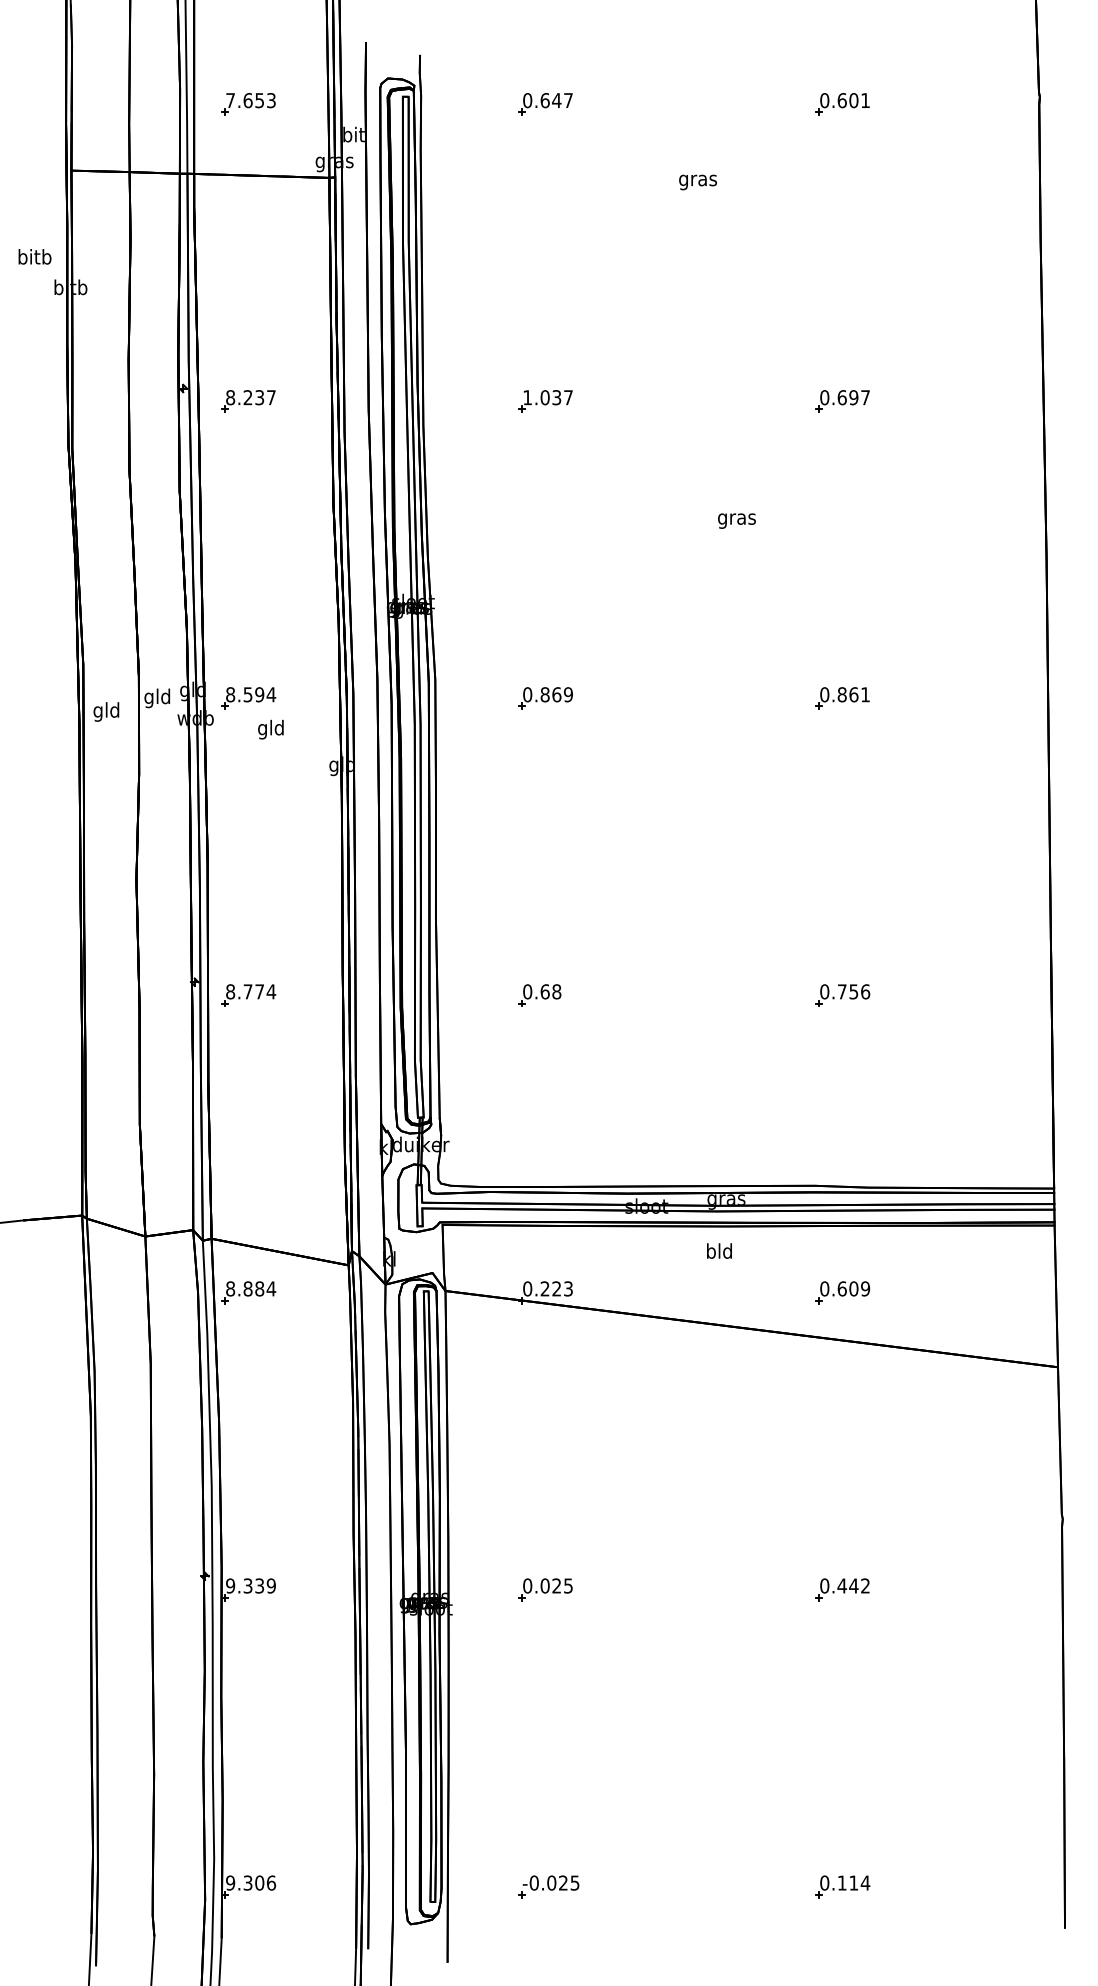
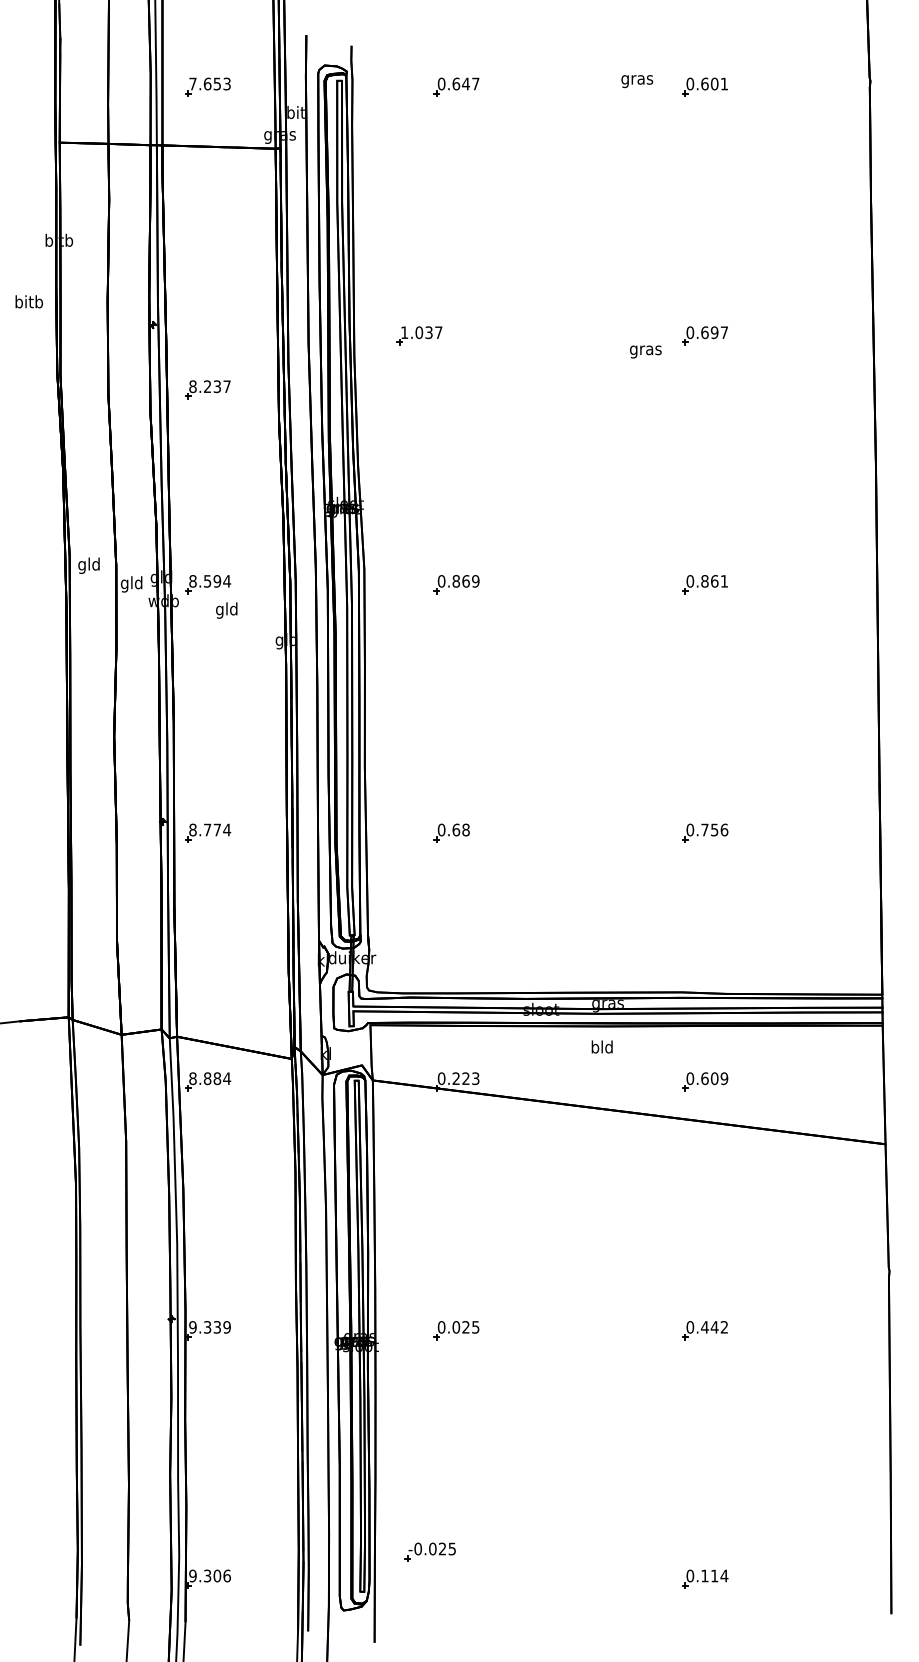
text: (698, 182) -> (637, 81), moved
text: (34, 256) -> (28, 301), moved
part: (247, 401) -> (207, 389), moved
part: (545, 401) -> (419, 335), moved
text: (736, 520) -> (645, 351), moved
text: (105, 711) -> (88, 565), moved
part: (547, 1886) -> (429, 1551), moved

